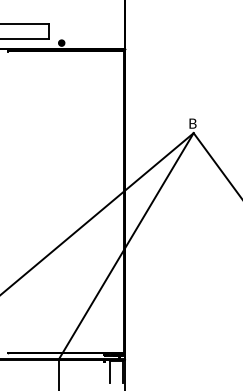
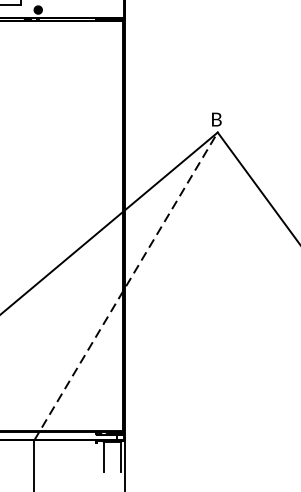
line: (126, 246) -> (126, 286), solid -> dashed

